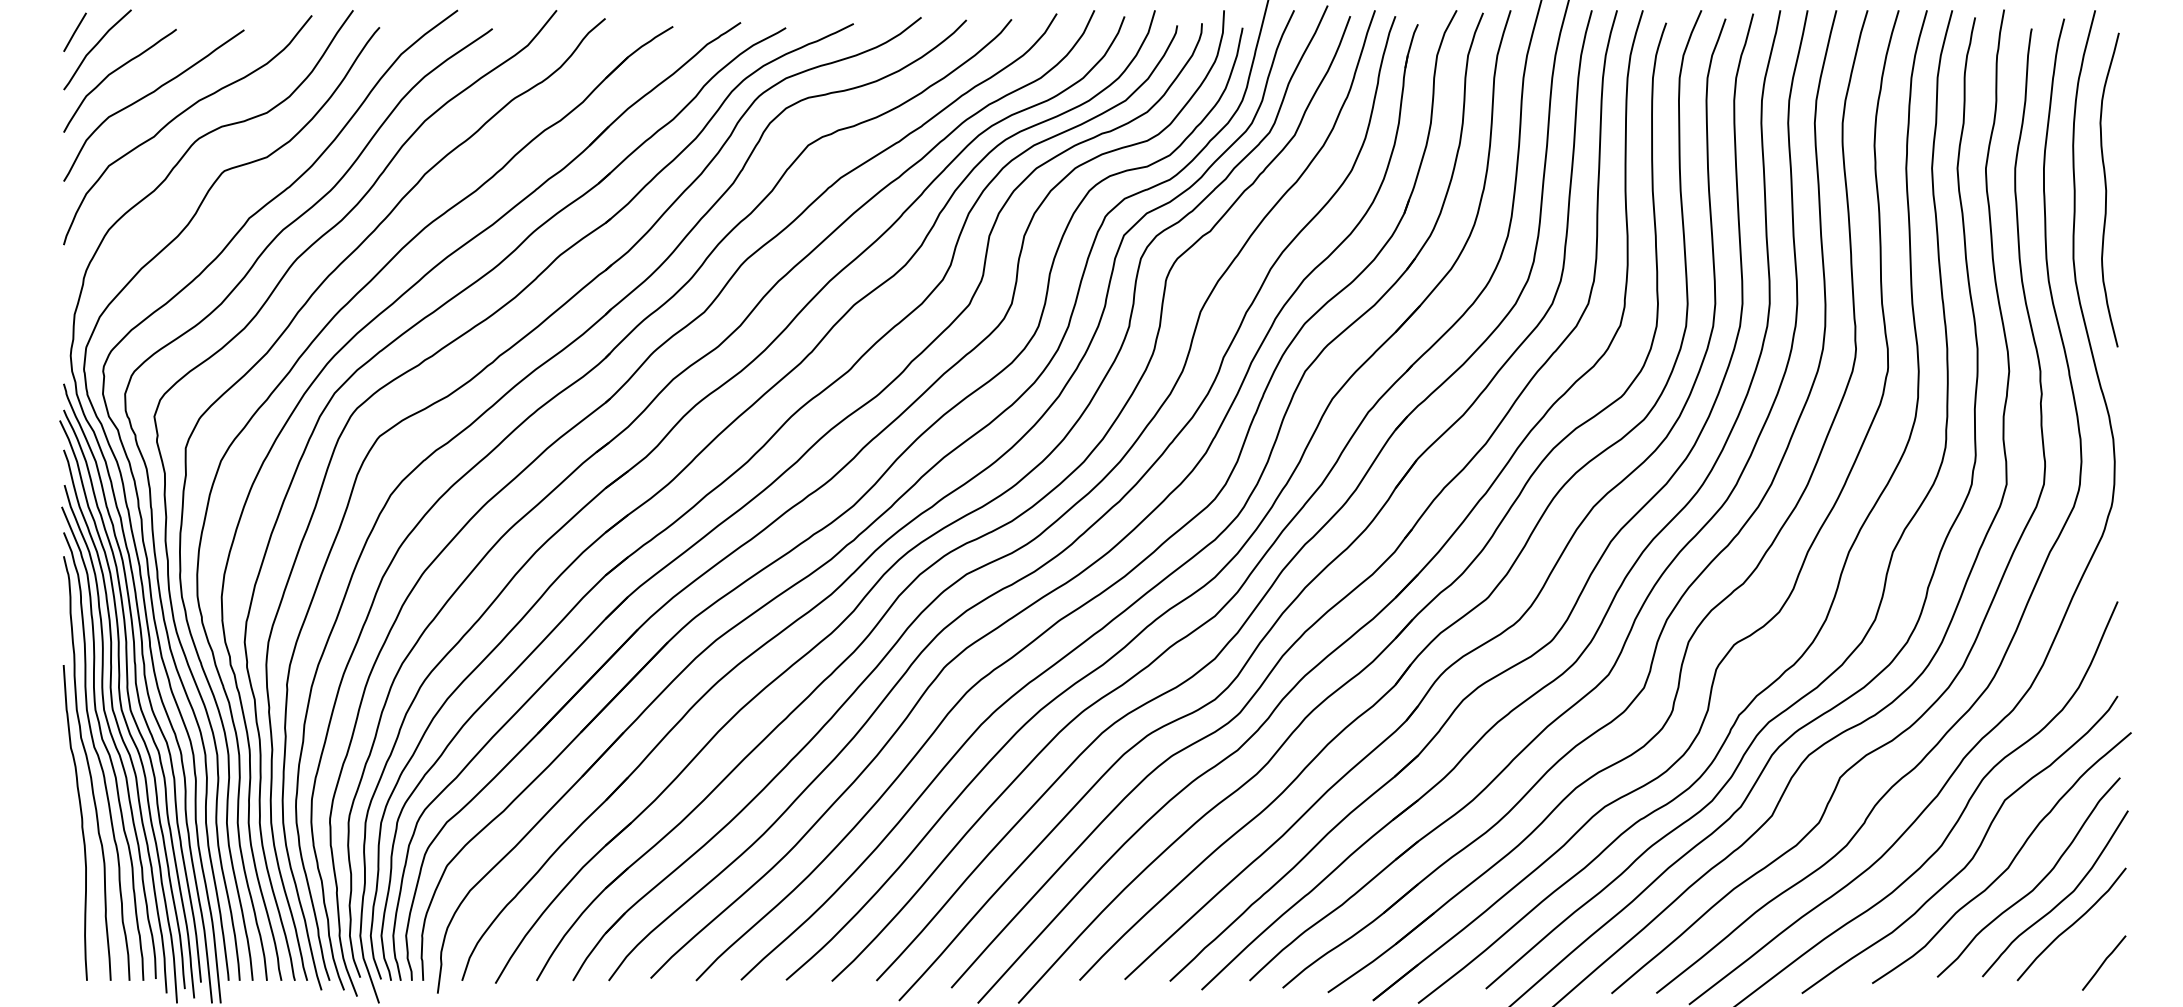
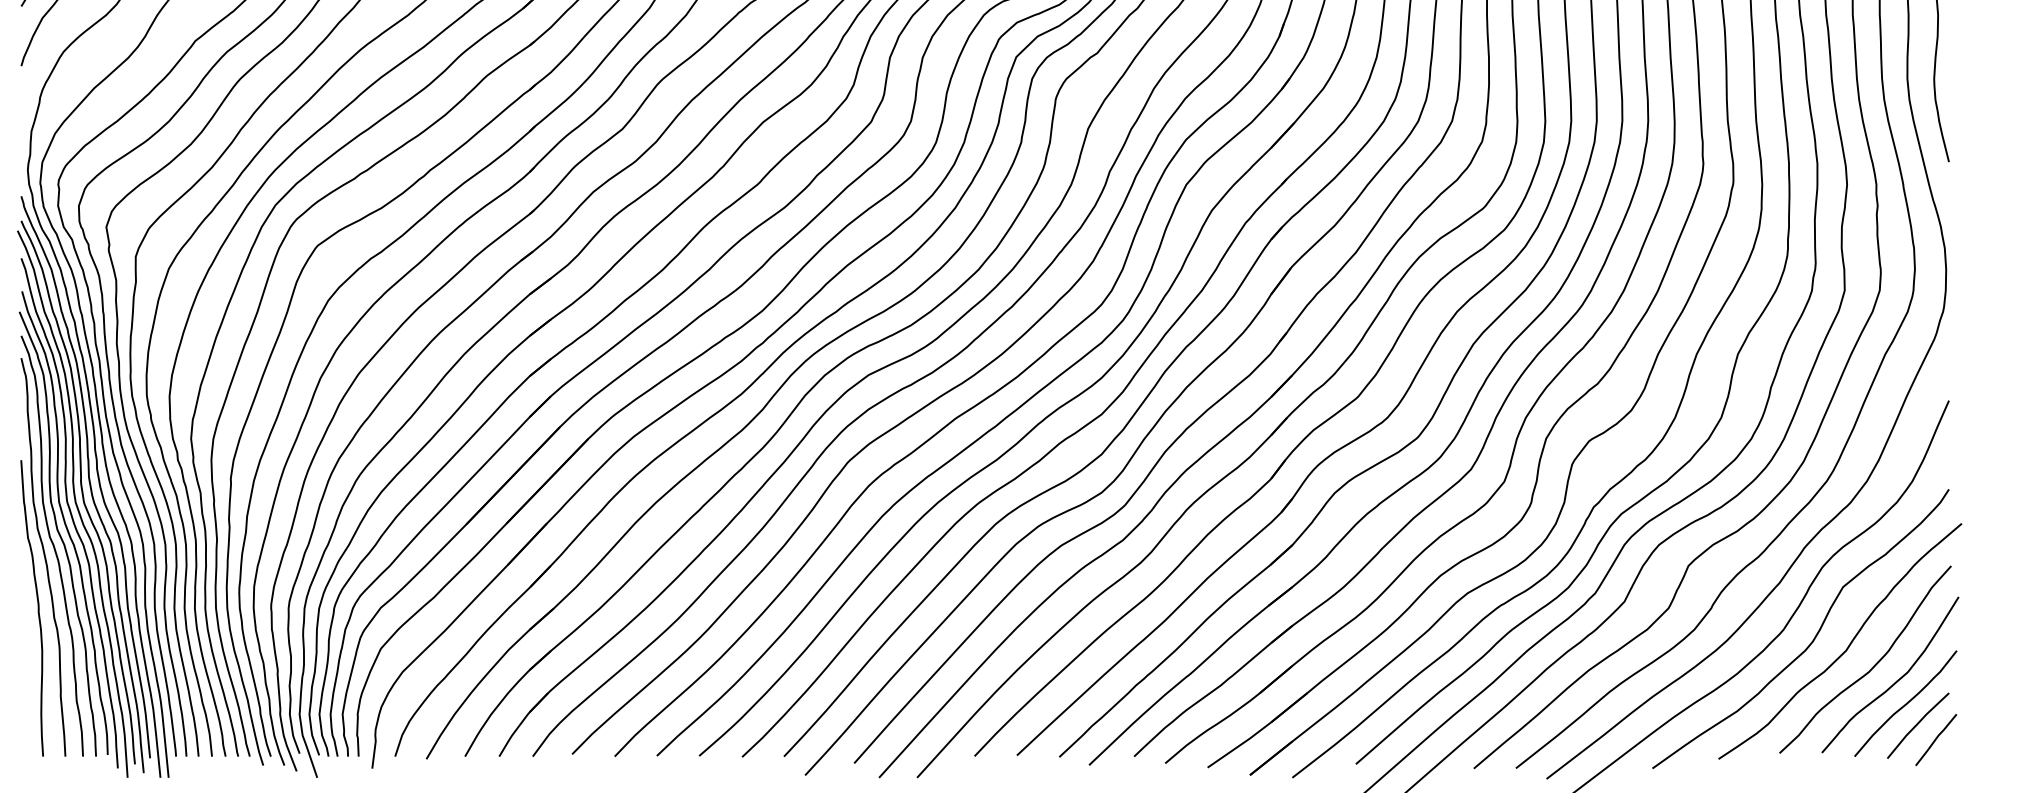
line: (2084, 947) -> (1917, 725), added

